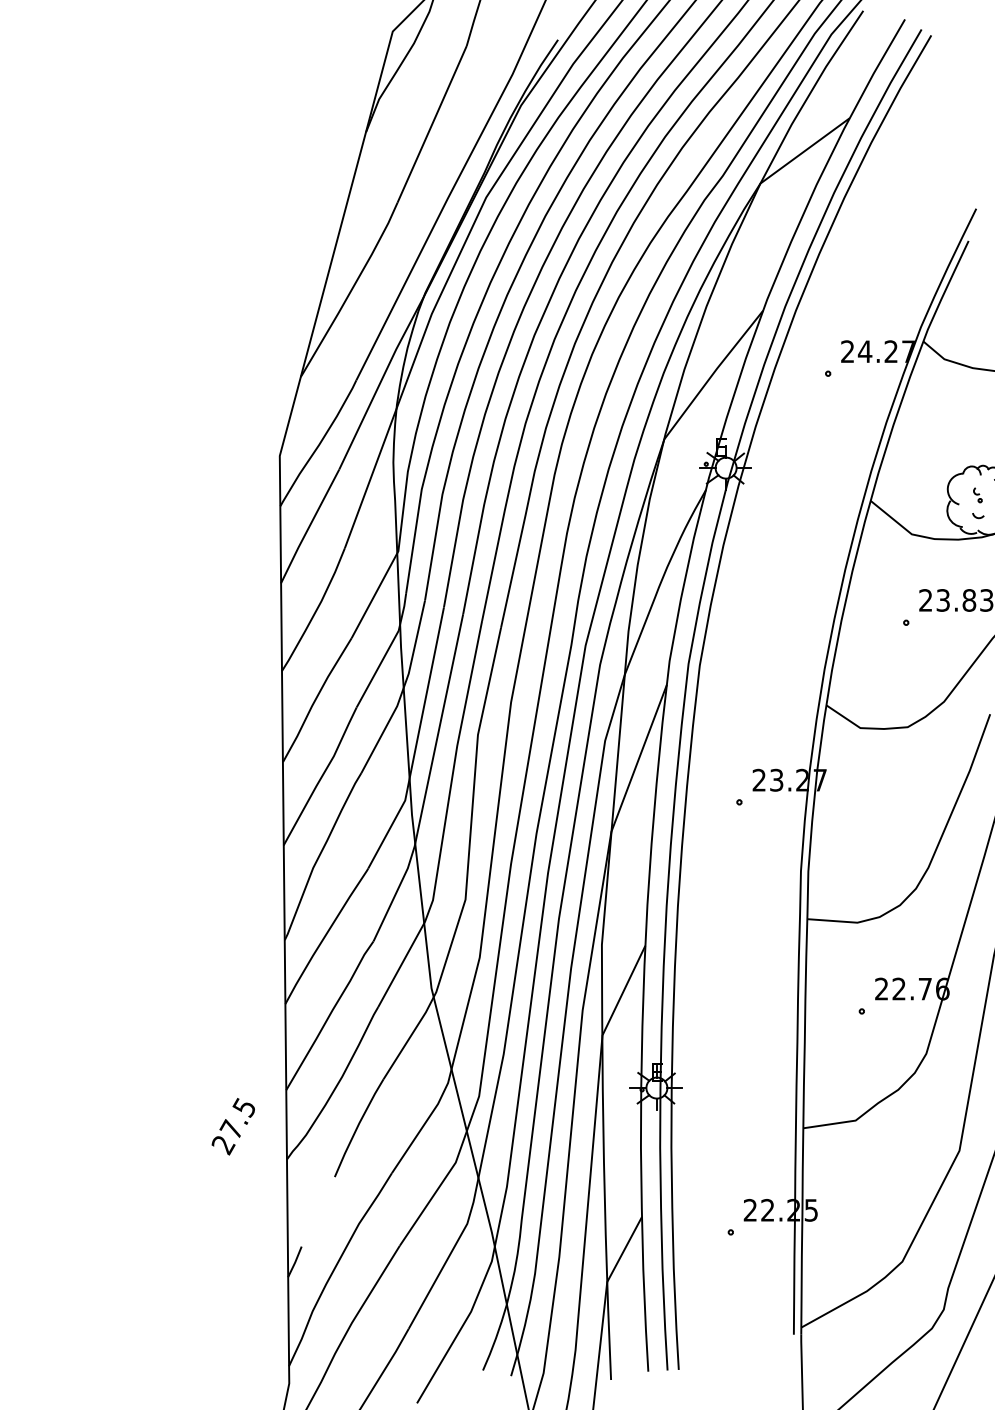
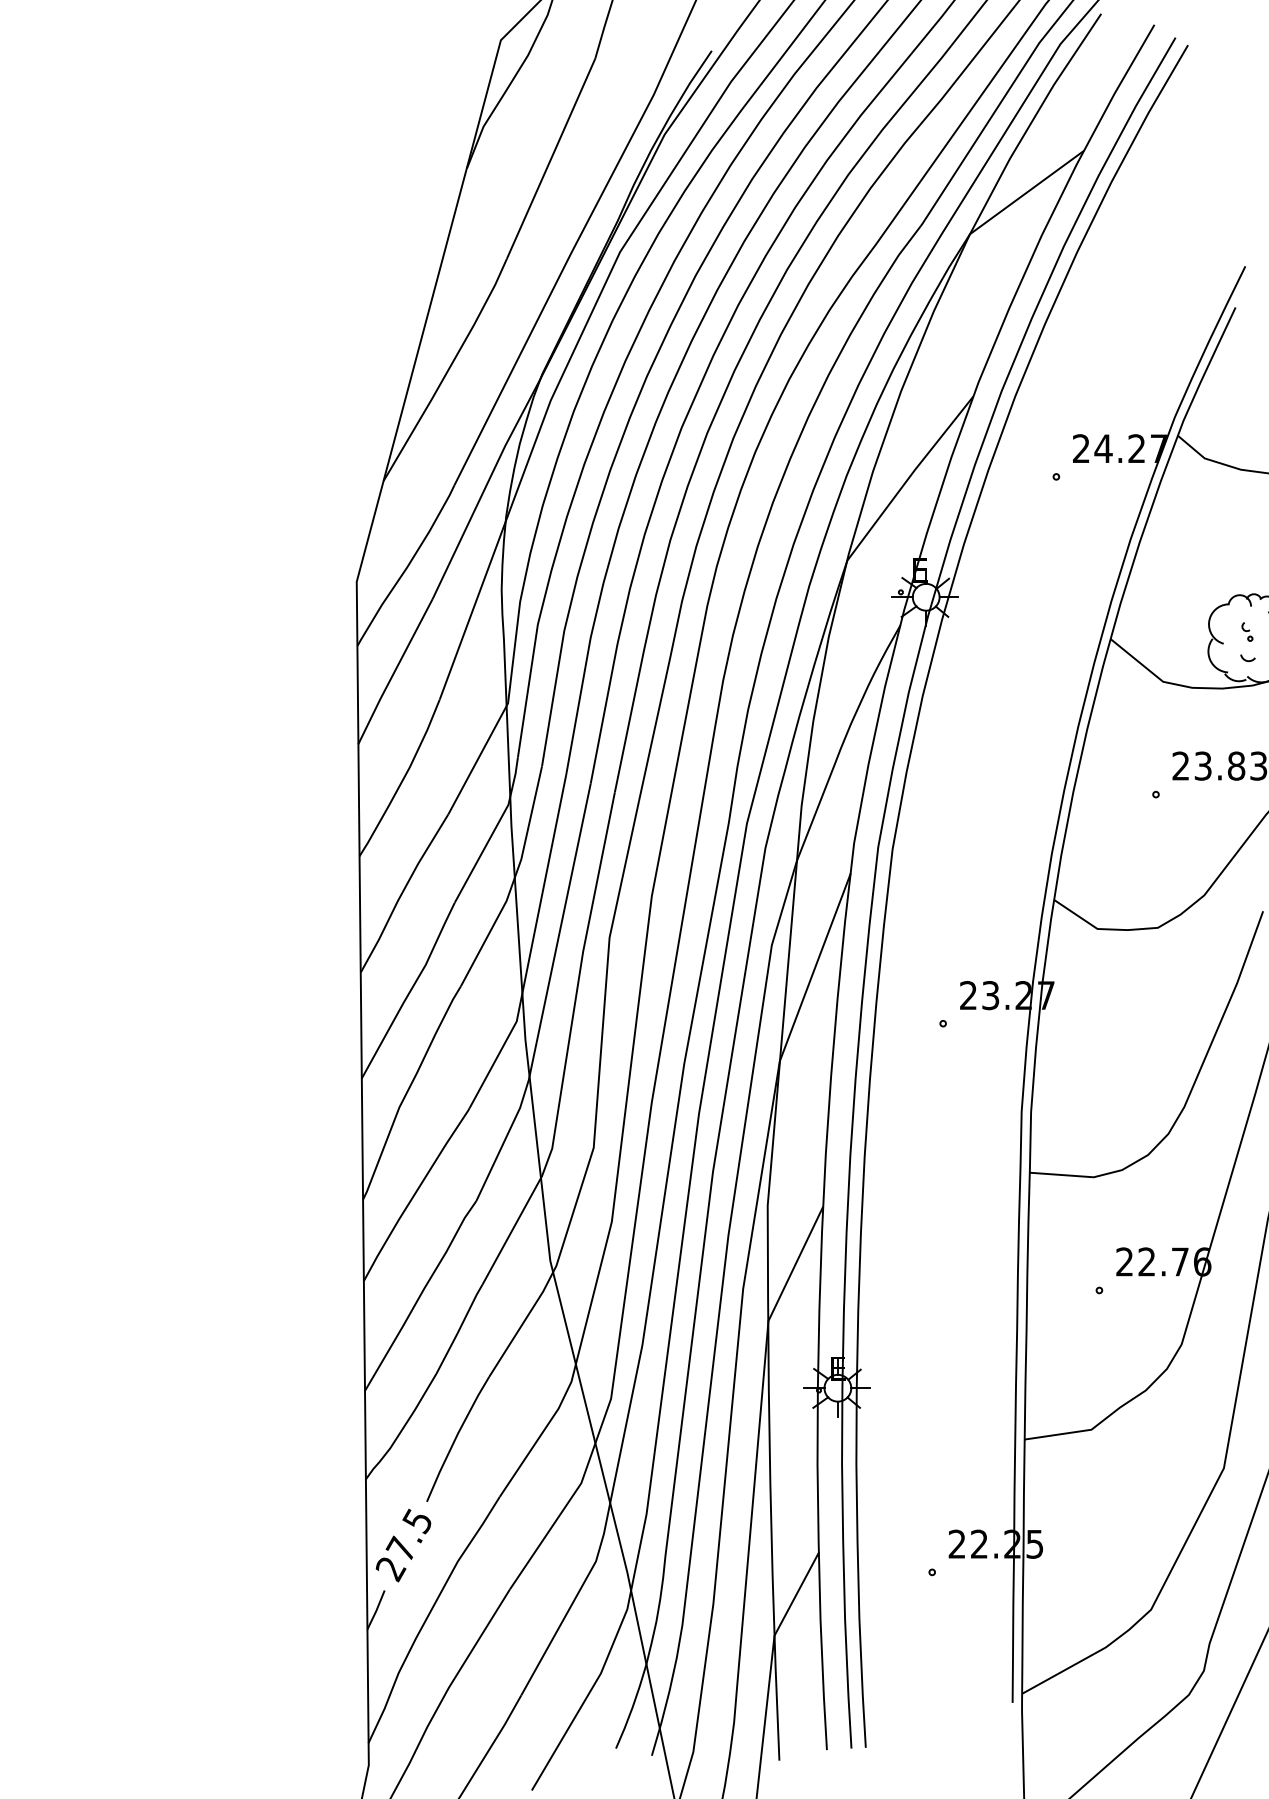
text: (233, 1126) -> (403, 1545), moved

